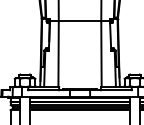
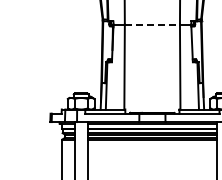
line: (80, 21) -> (152, 24), solid -> dashed

